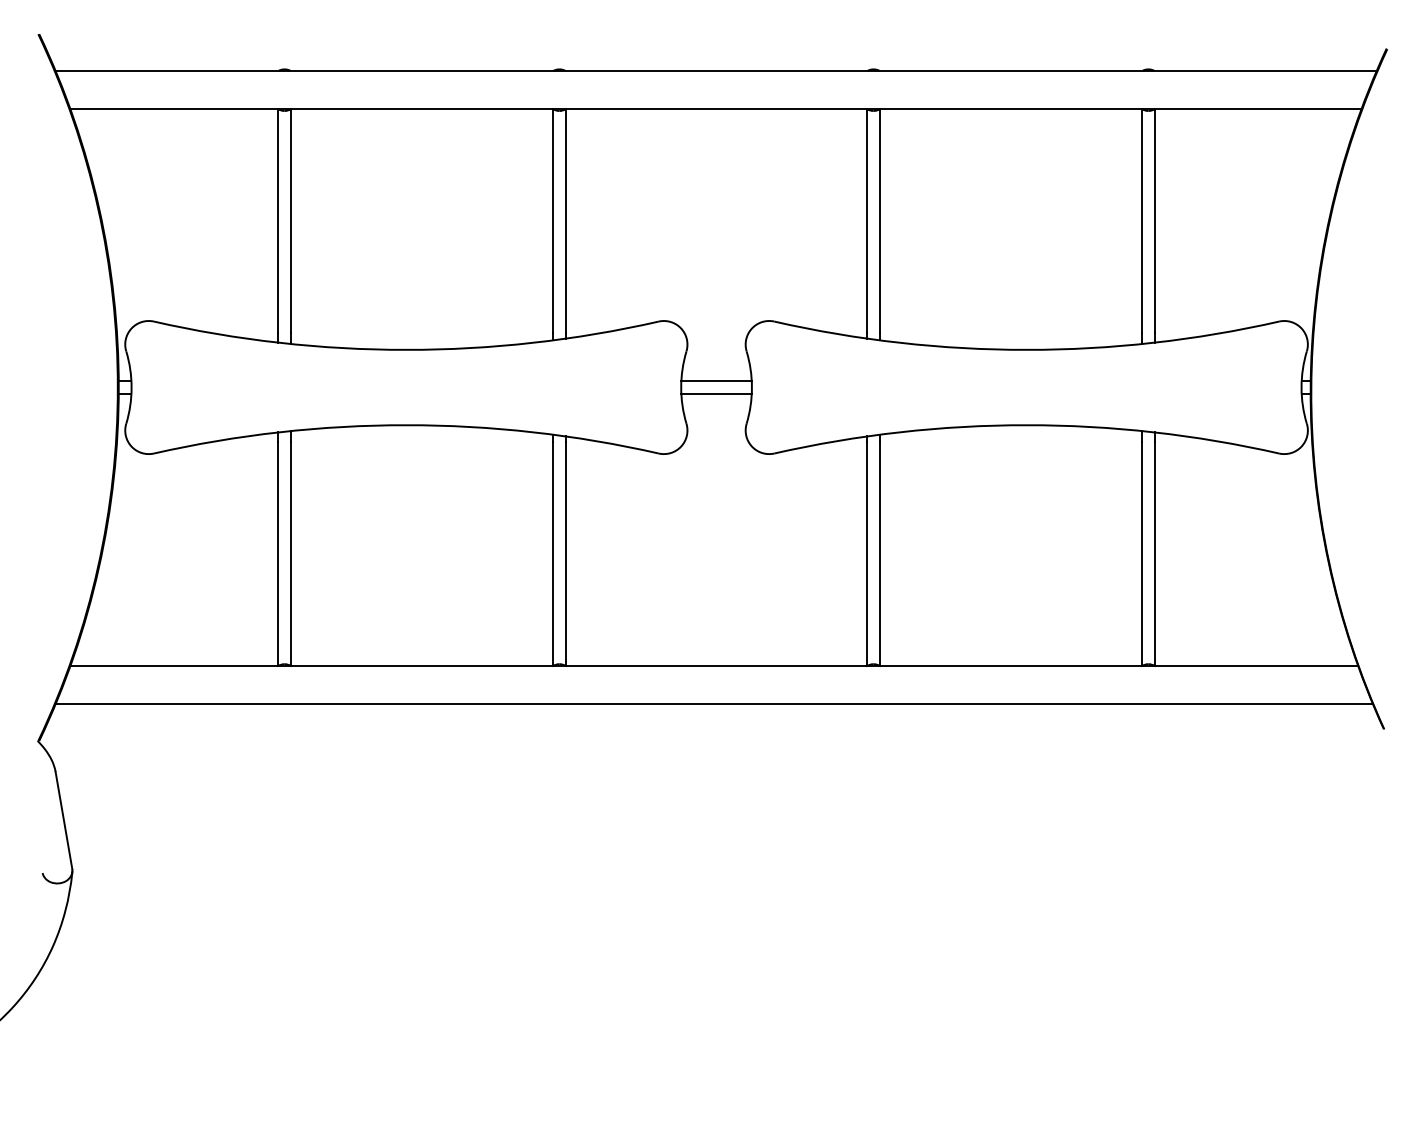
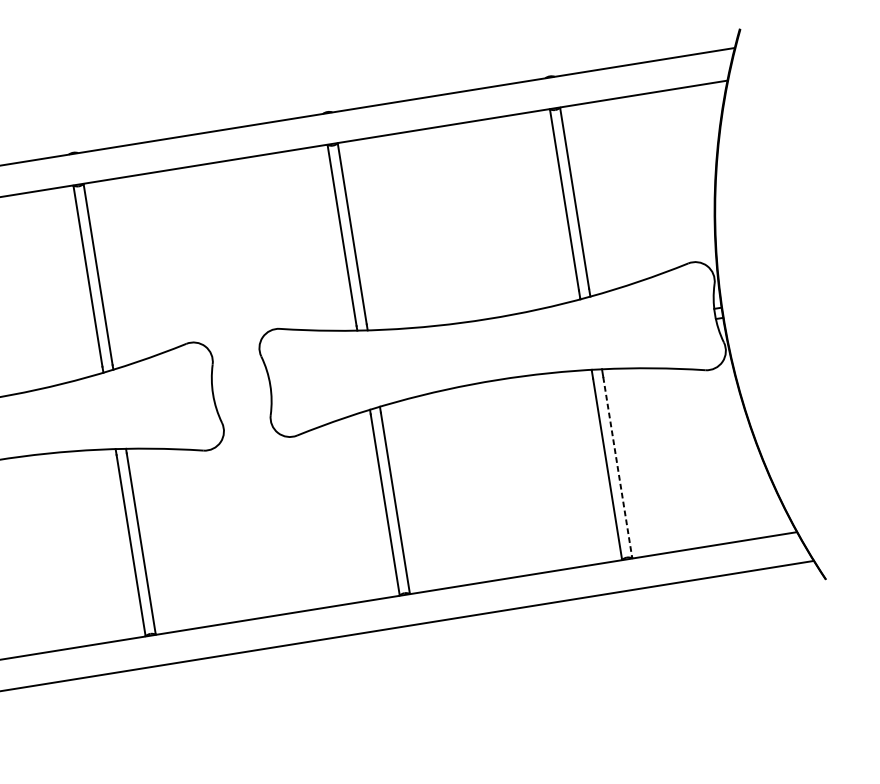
line: (716, 381) -> (240, 384), removed
line: (716, 393) -> (242, 394), removed
line: (1154, 553) -> (617, 467), solid -> dashed

